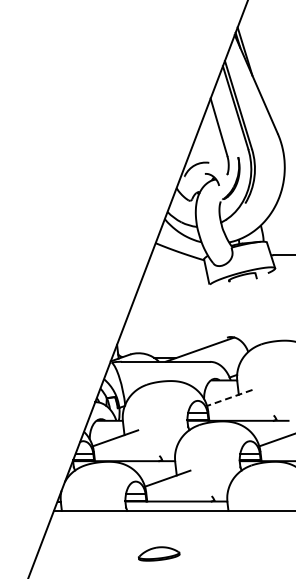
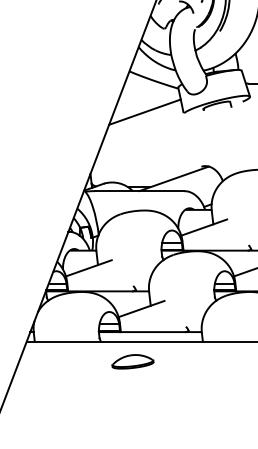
line: (170, 283) -> (144, 112), added
line: (229, 398) -> (203, 228), dashed -> solid
part: (159, 553) -> (133, 361), moved

